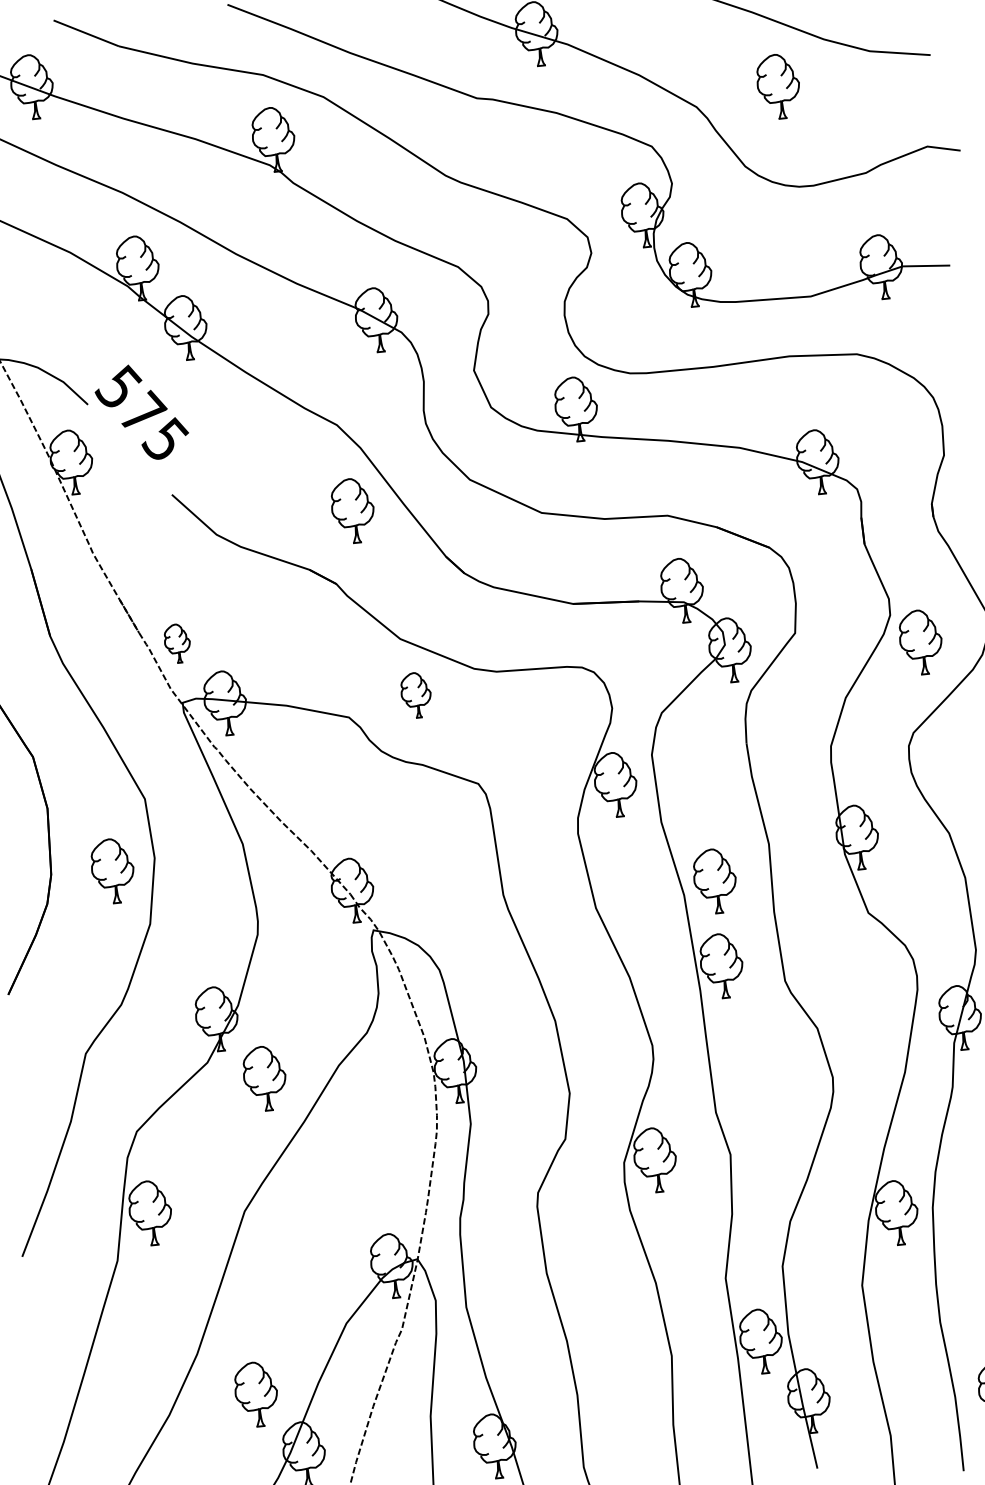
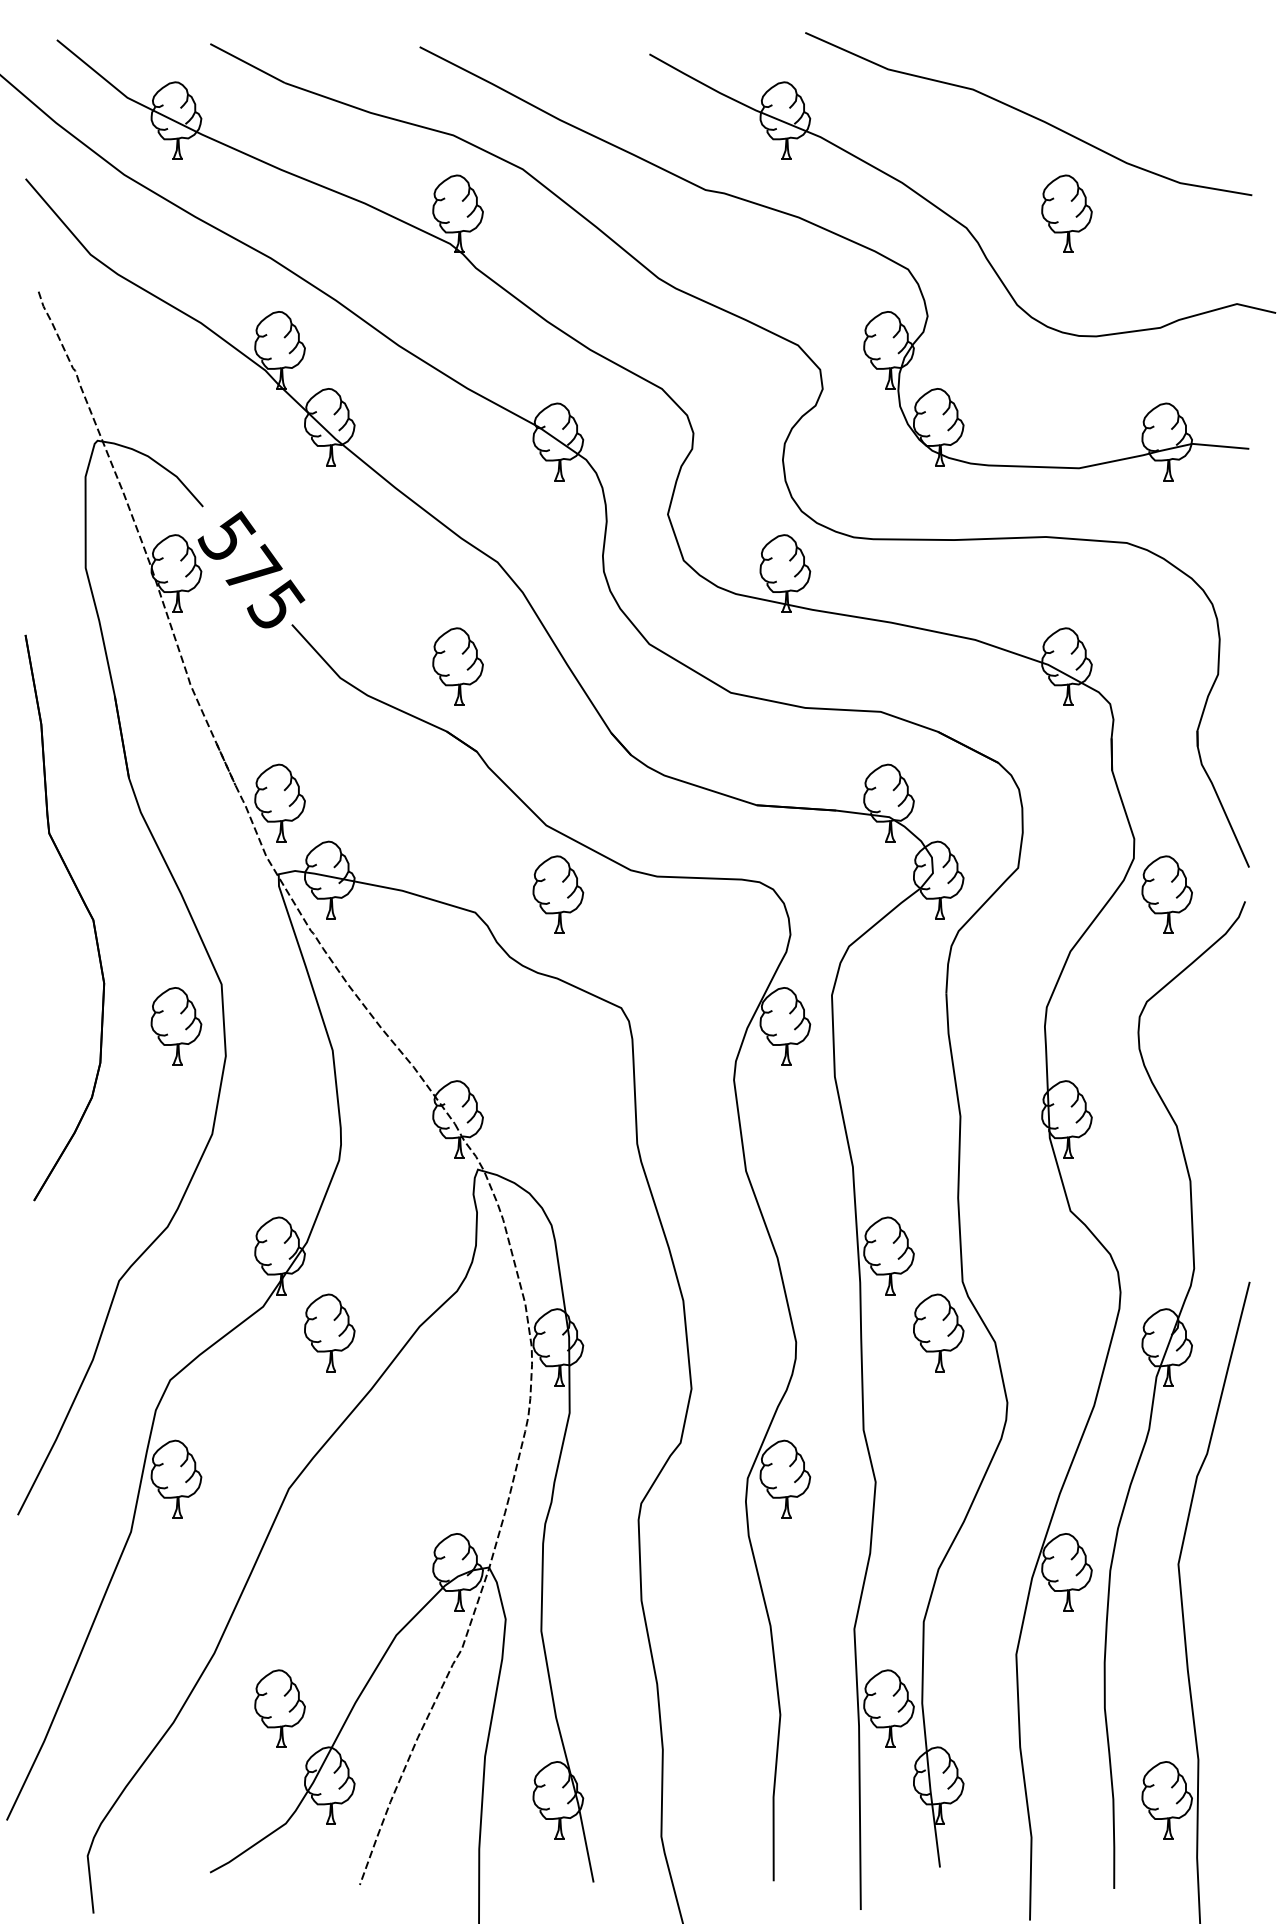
text: (141, 412) -> (251, 569), moved
part: (352, 510) -> (457, 666), moved
part: (177, 643) -> (279, 802), size x1.67
part: (416, 695) -> (558, 894), size x1.43
part: (113, 871) -> (176, 1026), moved
part: (715, 880) -> (938, 1332), moved

